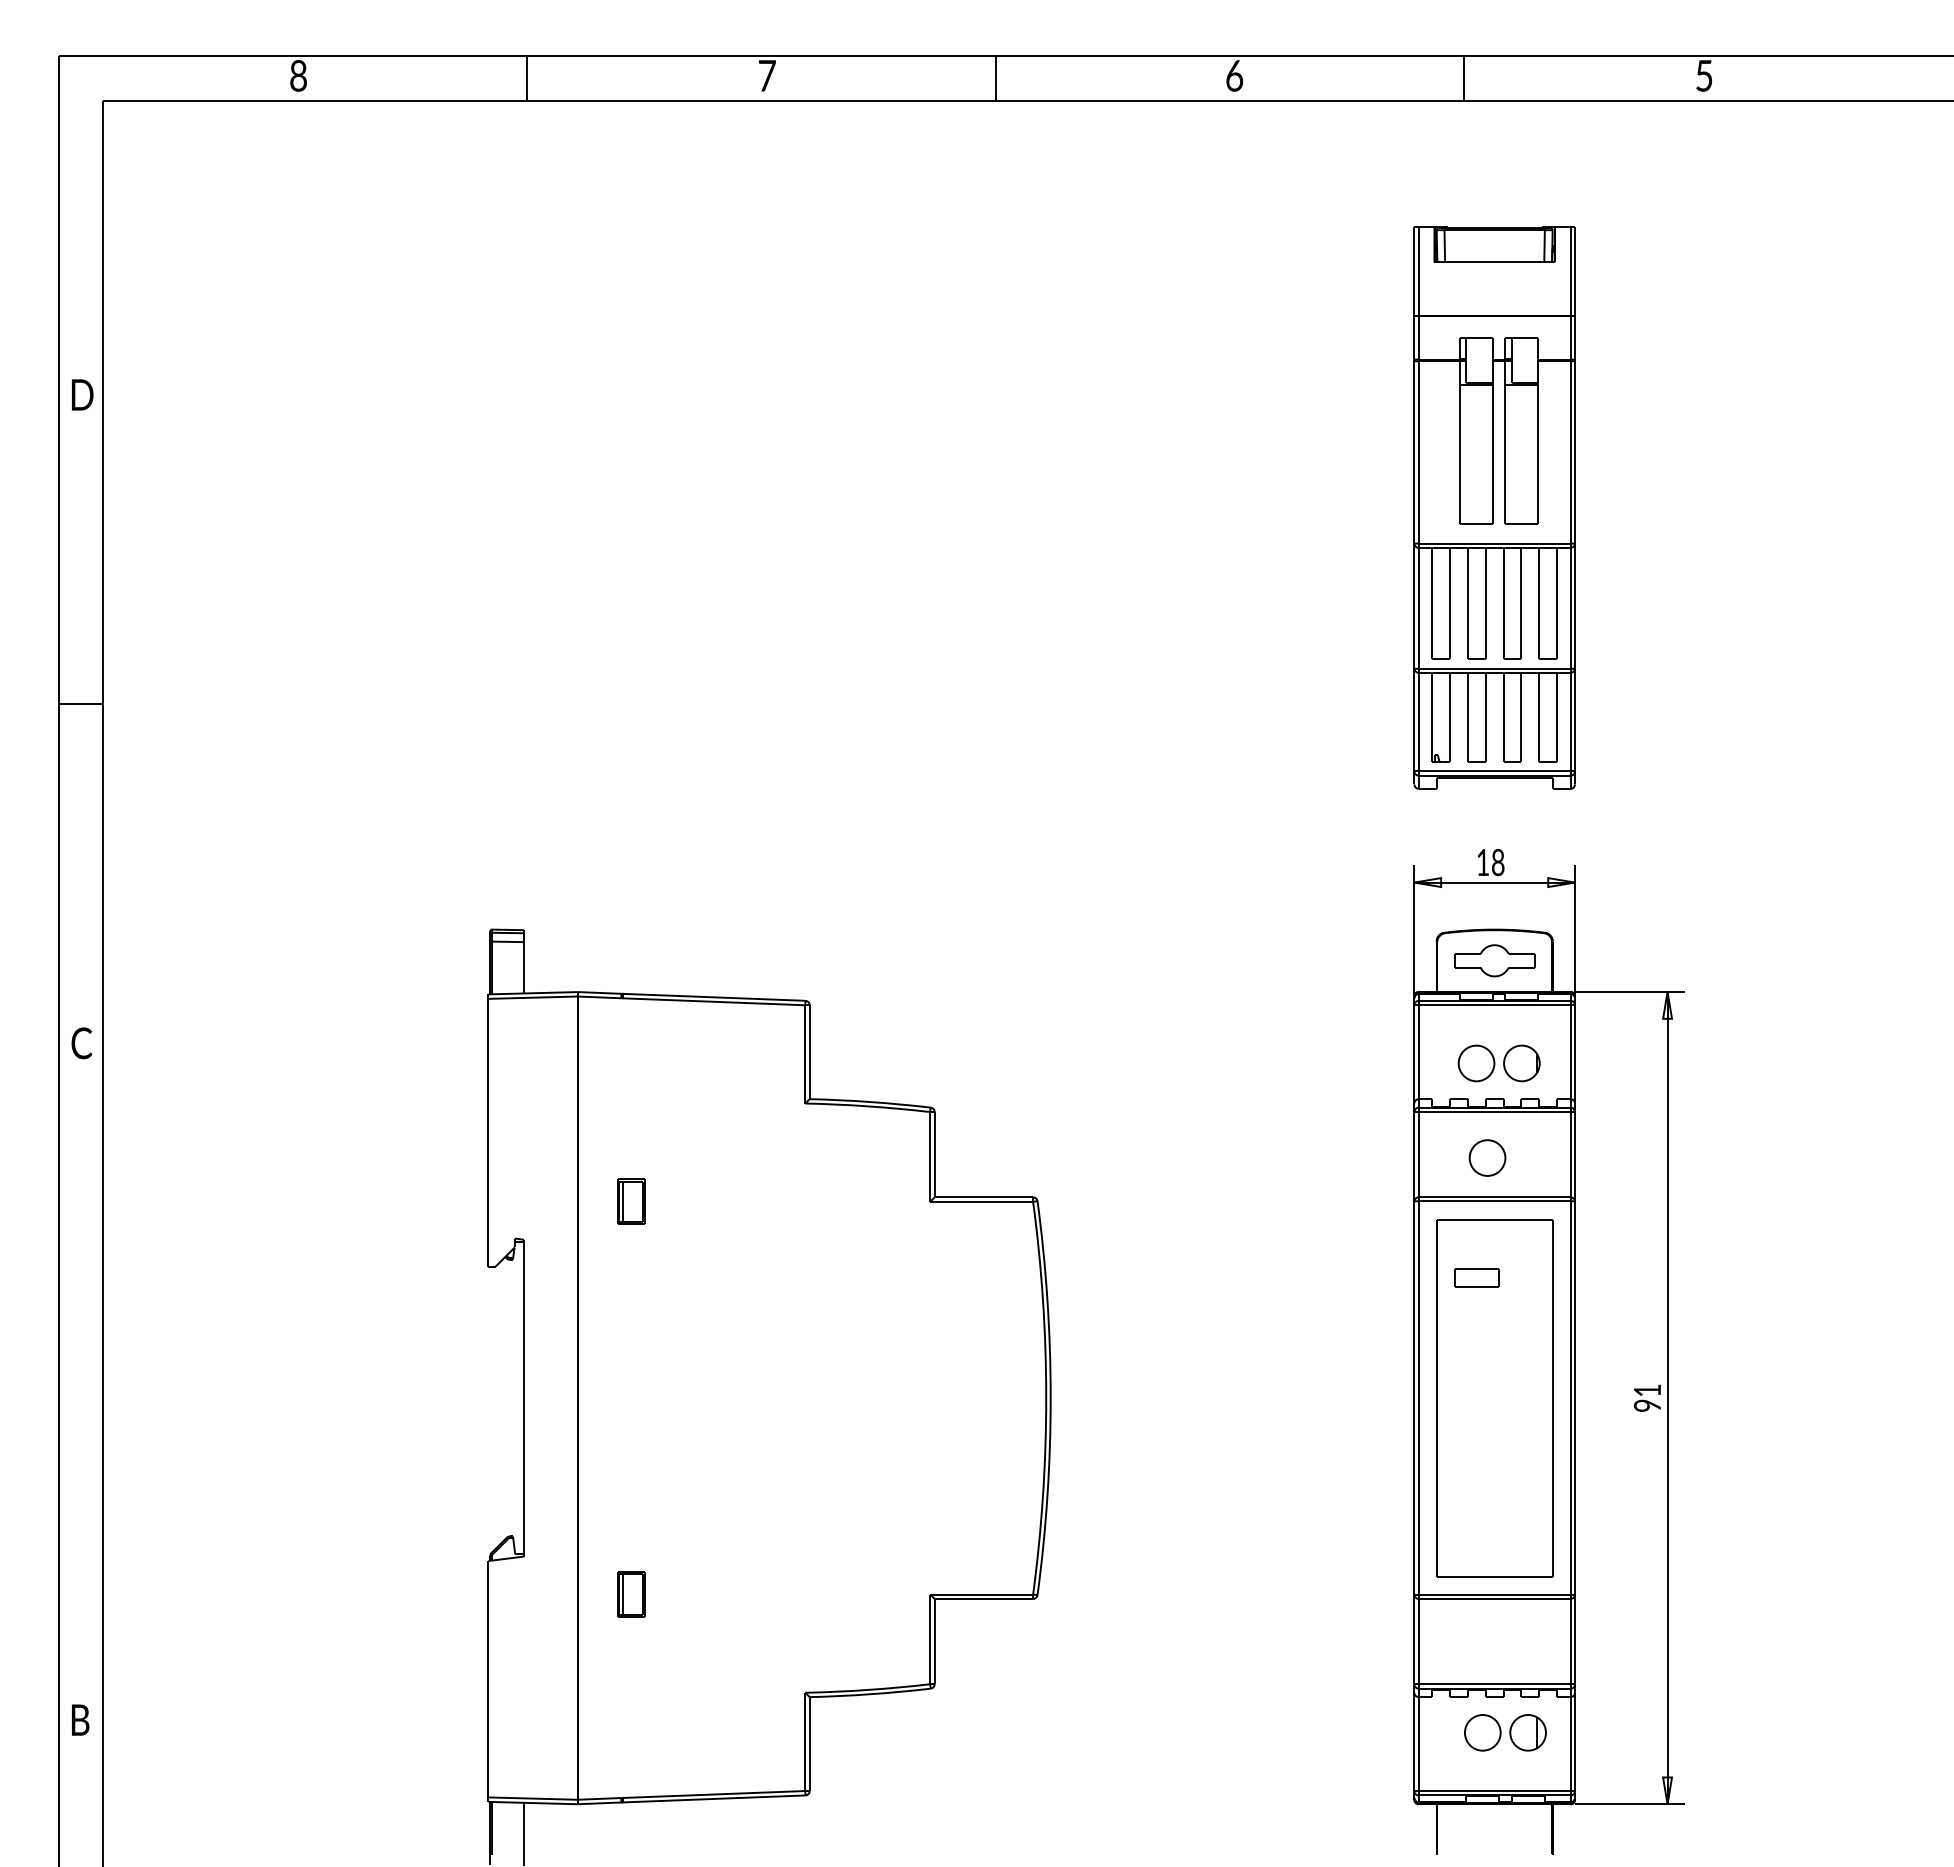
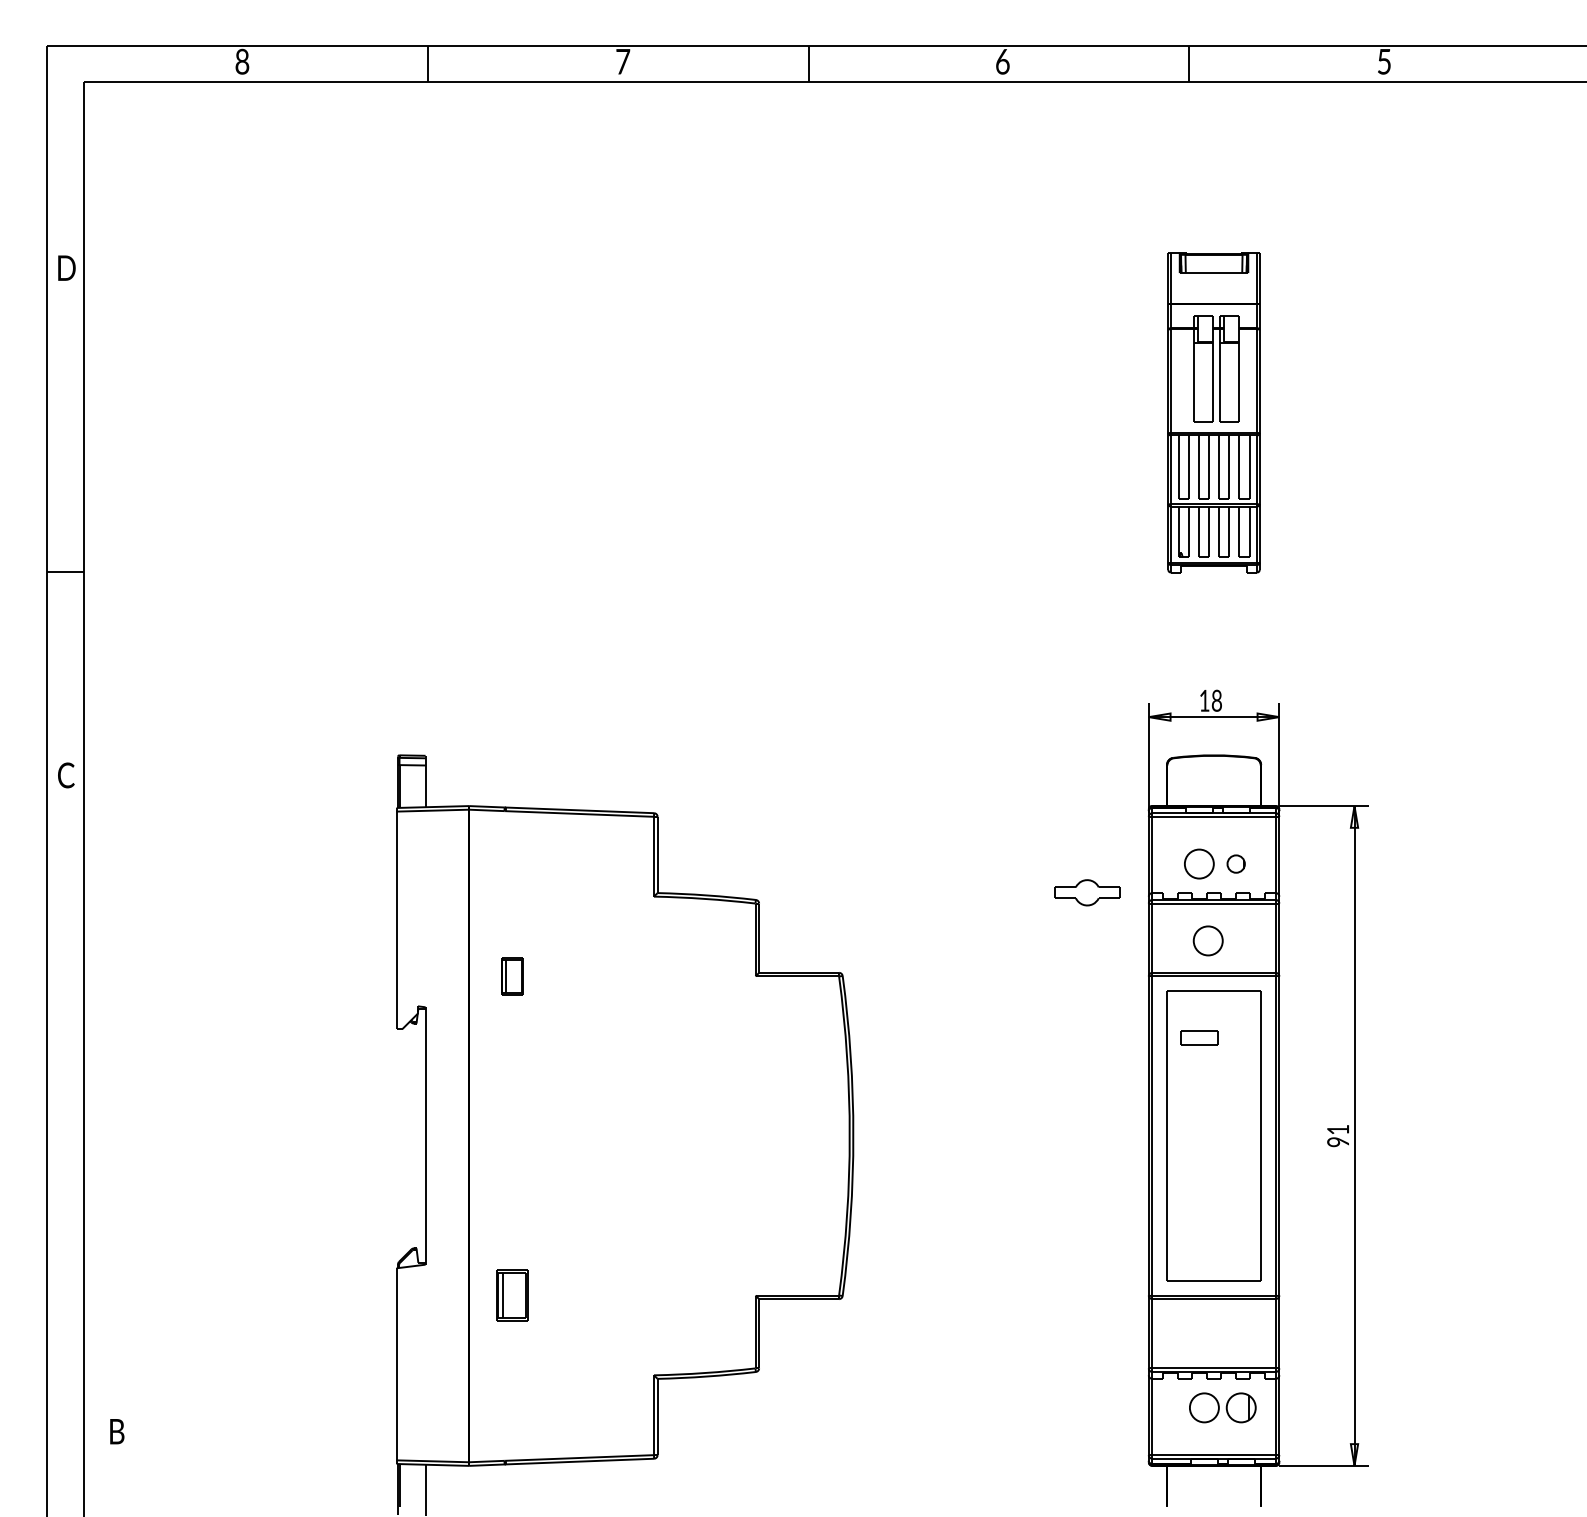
text: (82, 394) -> (66, 267), moved
part: (1494, 507) -> (1213, 412), size x0.7
part: (1494, 960) -> (1087, 892), moved
text: (81, 1043) -> (65, 775), moved
part: (1521, 1063) -> (1235, 864), size x0.6
part: (631, 1594) -> (512, 1295), size x1.4
text: (80, 1719) -> (117, 1431), moved

